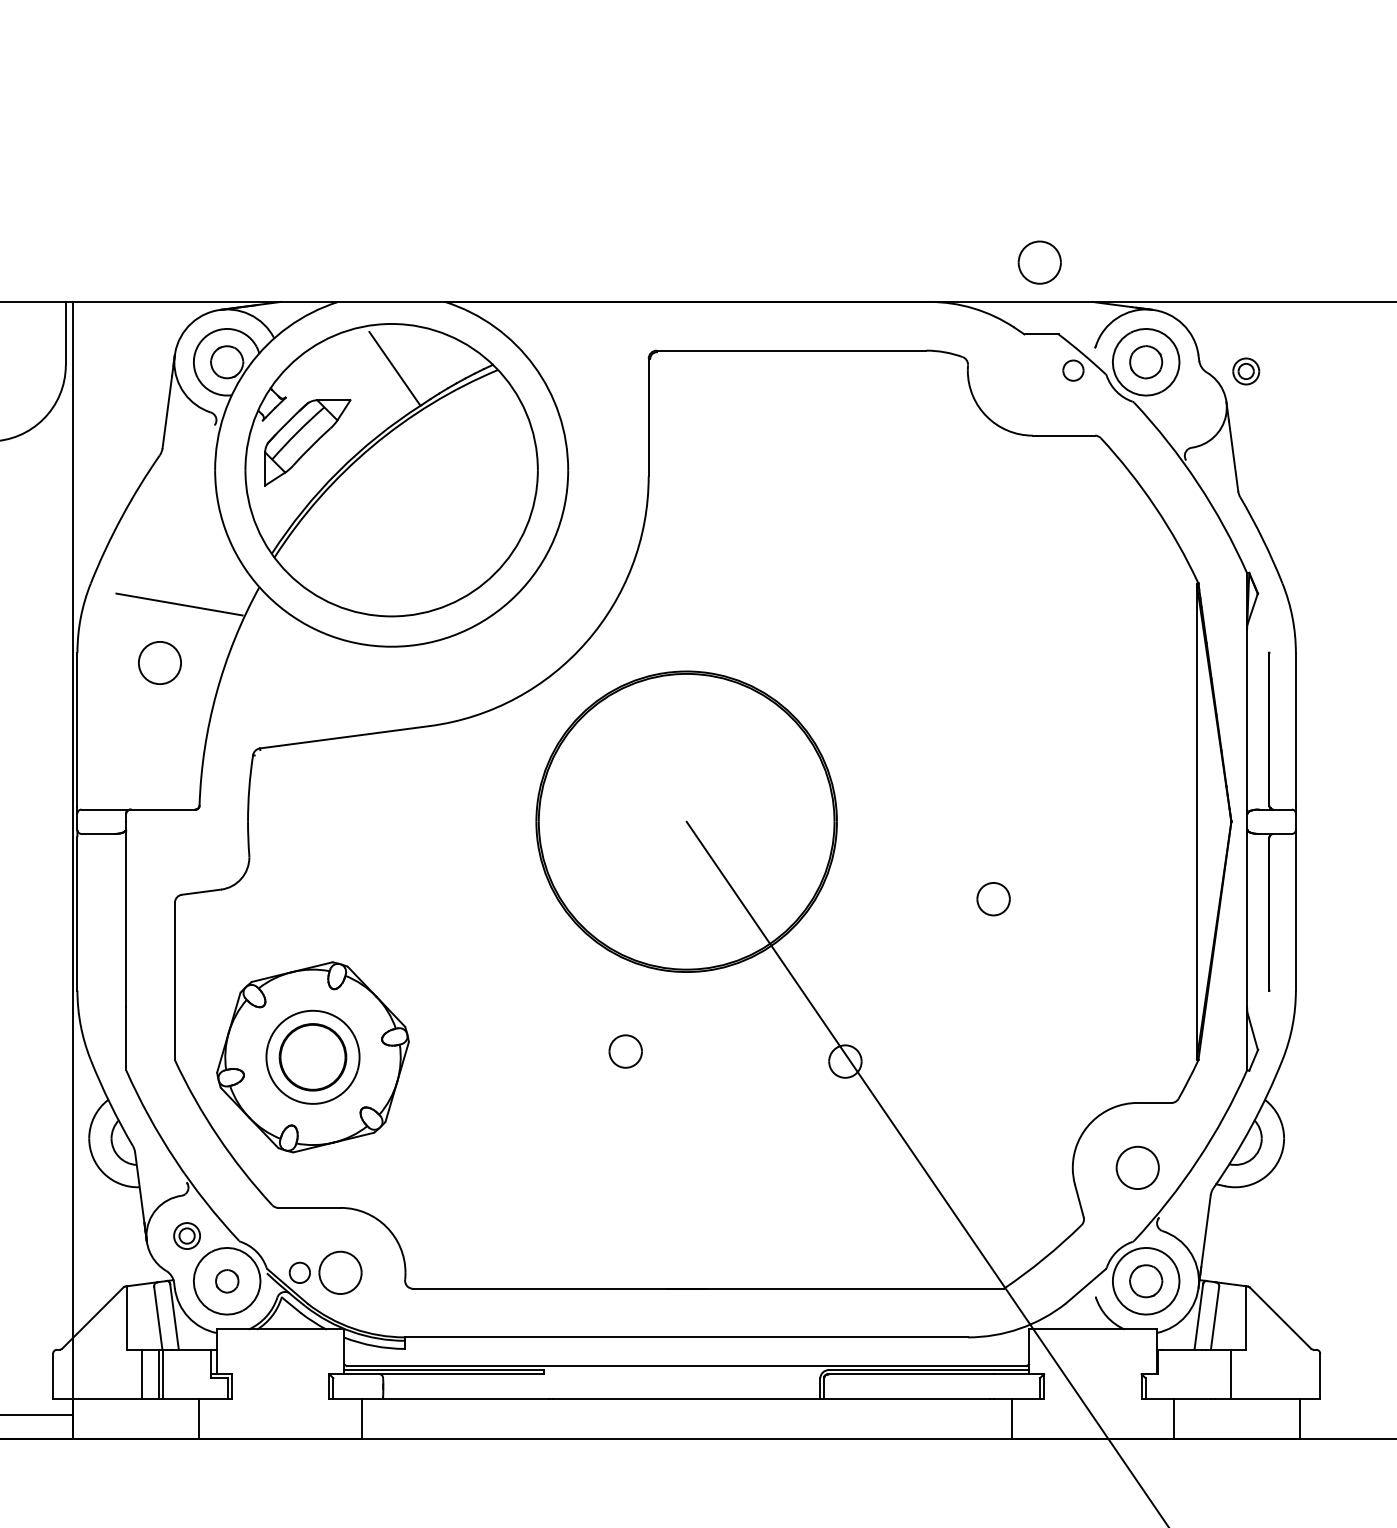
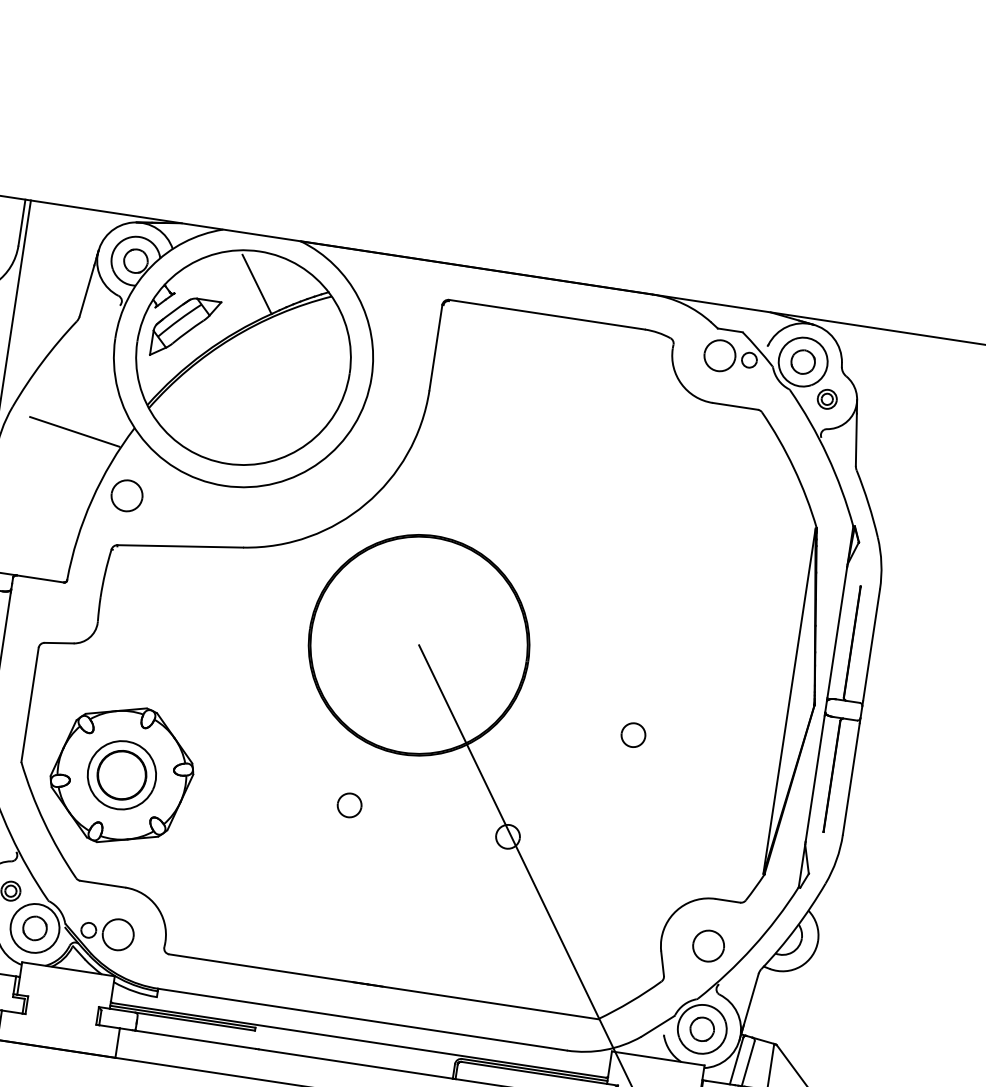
part: (1039, 262) -> (719, 355), moved
part: (1246, 371) -> (827, 399), moved
part: (159, 662) -> (126, 495), moved
part: (227, 1281) -> (35, 928), size x1.43

